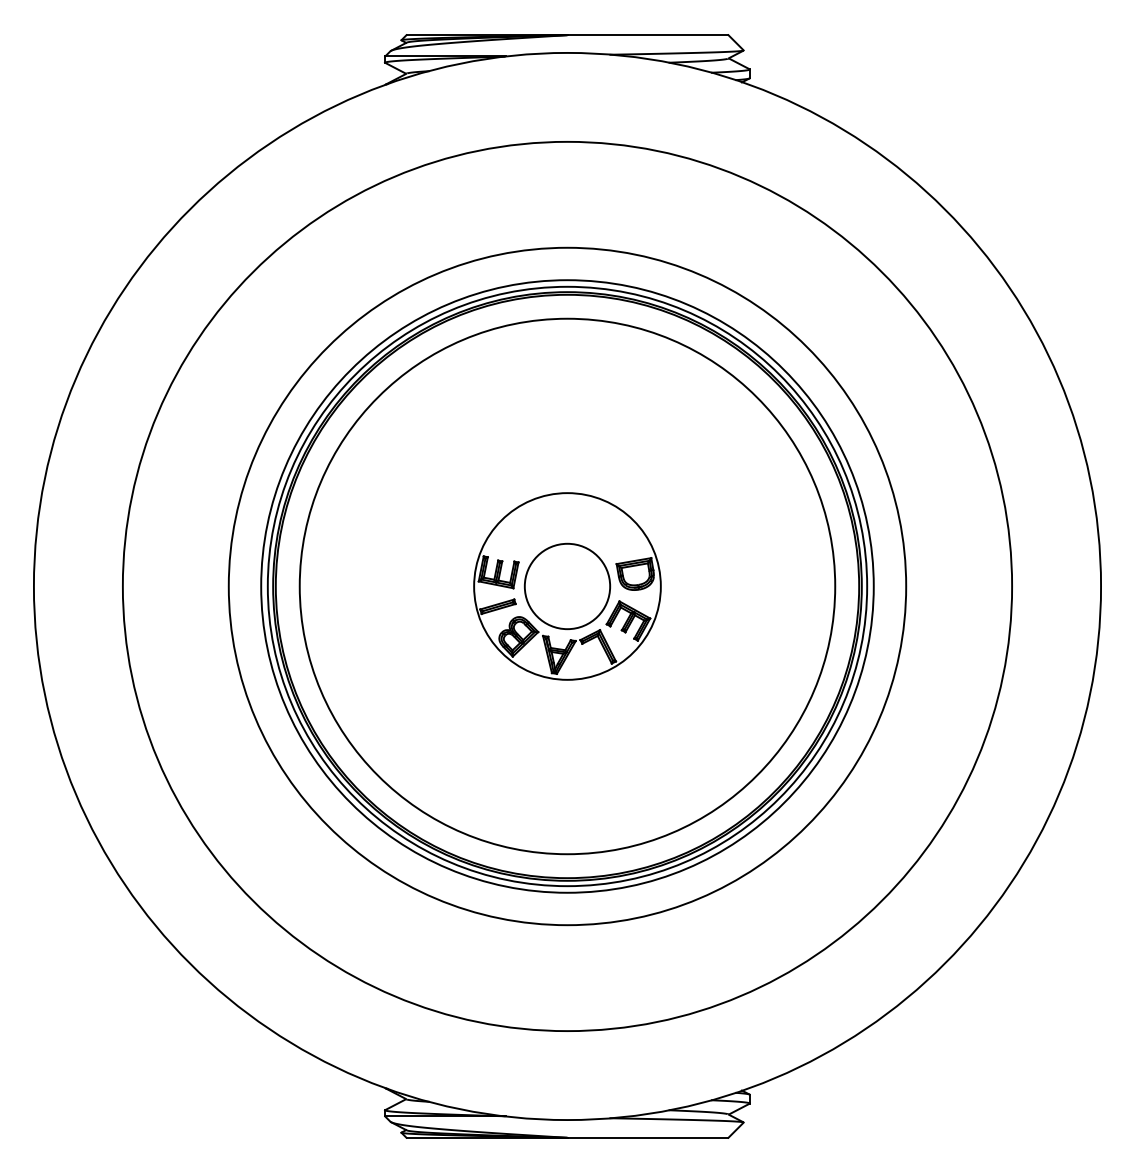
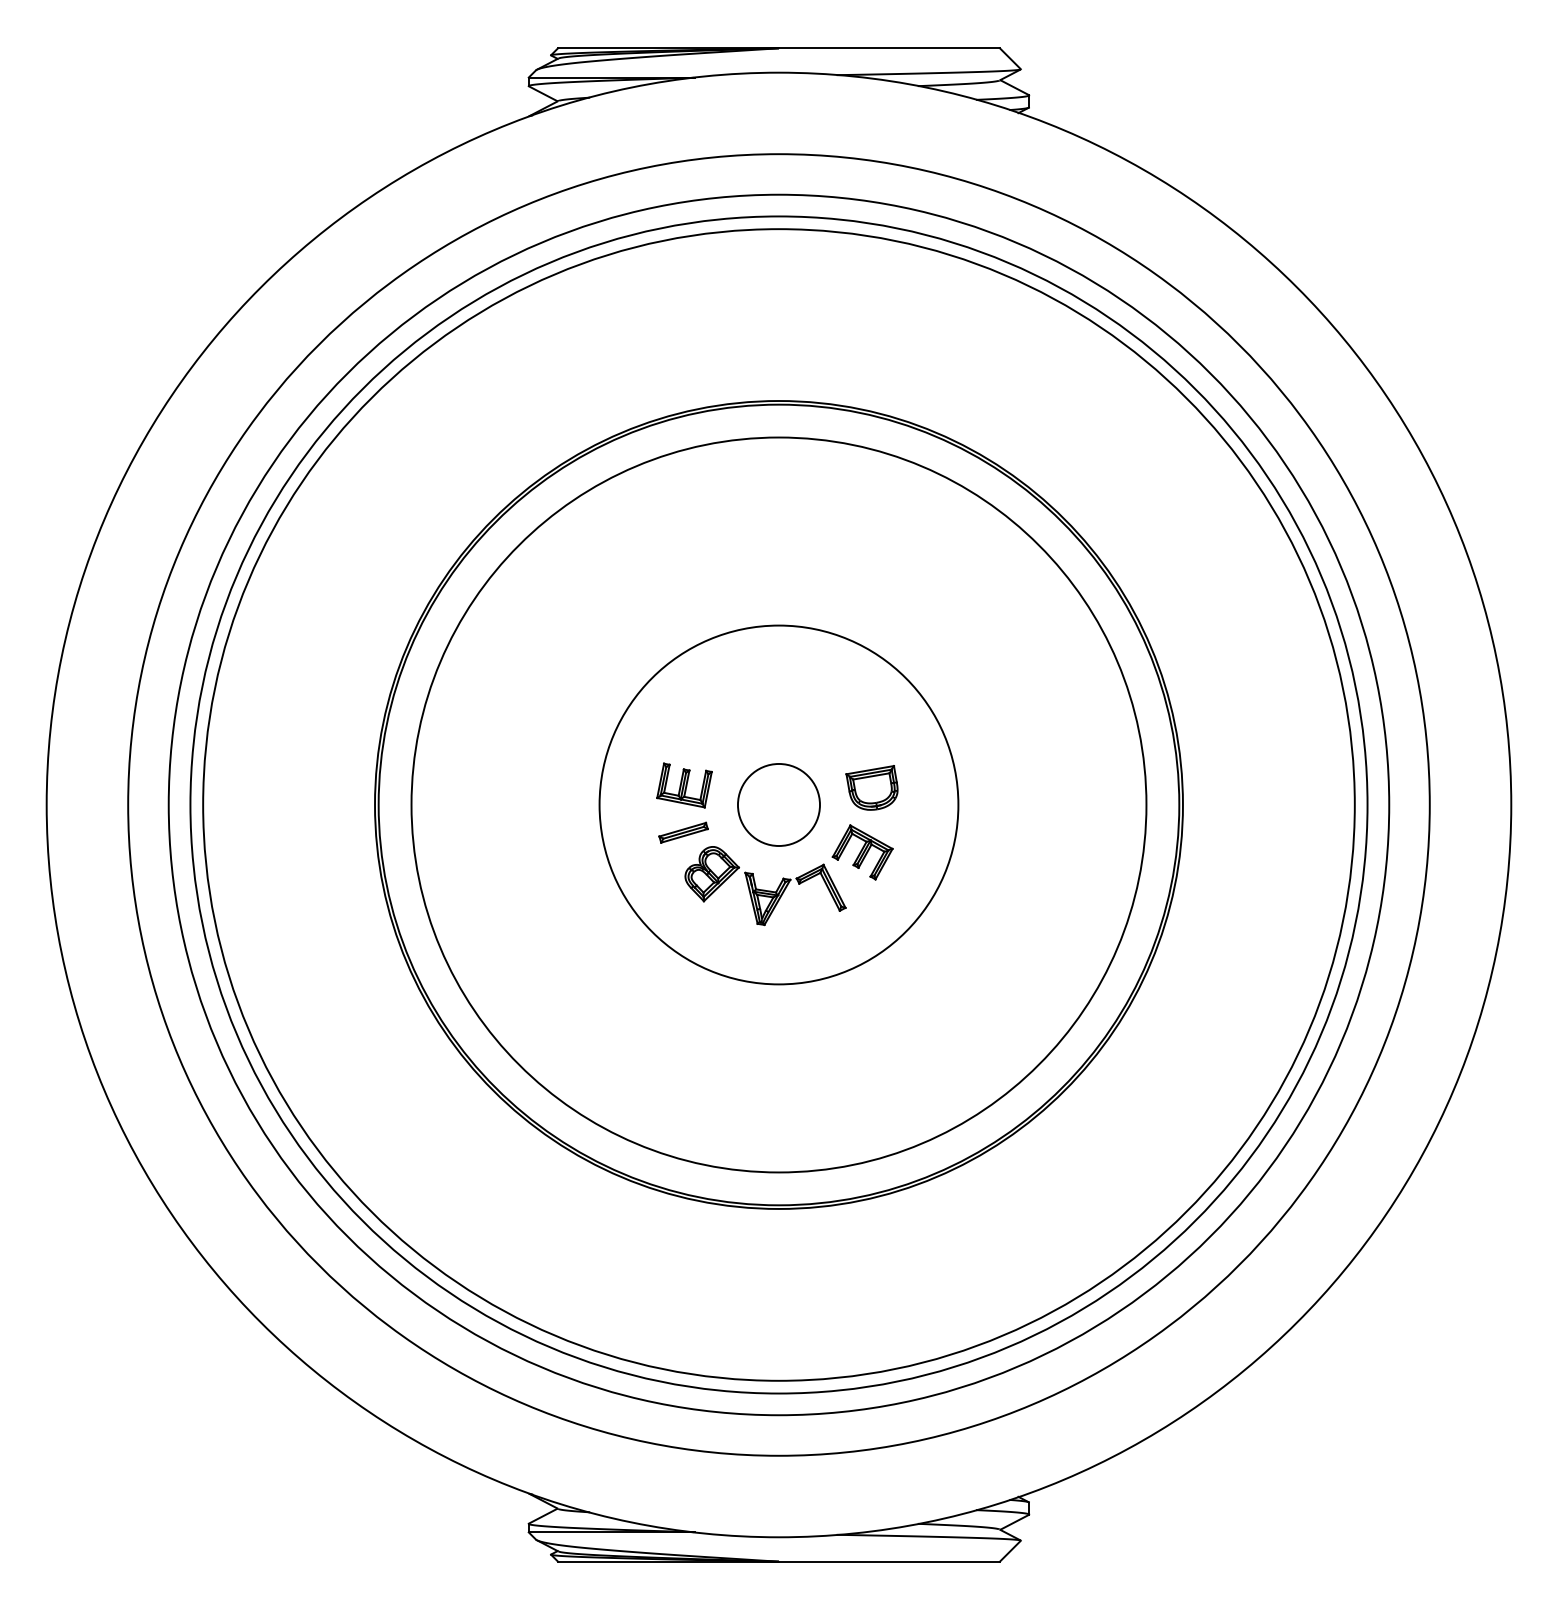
circle: (567, 586) -> (778, 804), size x0.7
circle: (567, 586) -> (778, 804), size x1.4
circle: (567, 586) -> (778, 804), size x1.4
circle: (567, 586) -> (778, 804), size x1.4
circle: (567, 586) -> (778, 804), size x1.4

